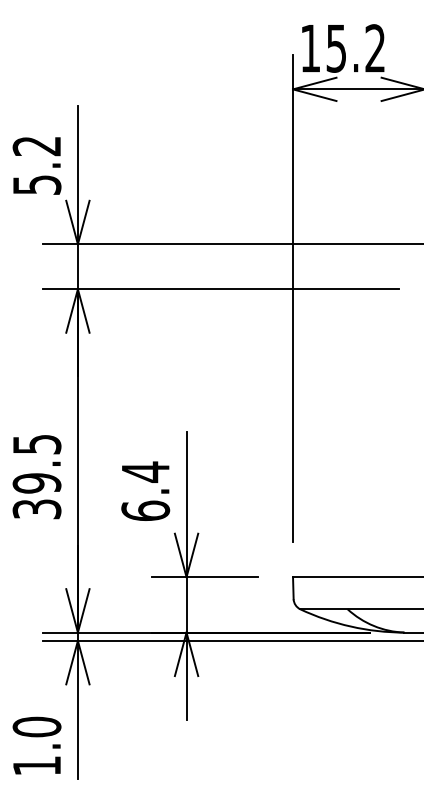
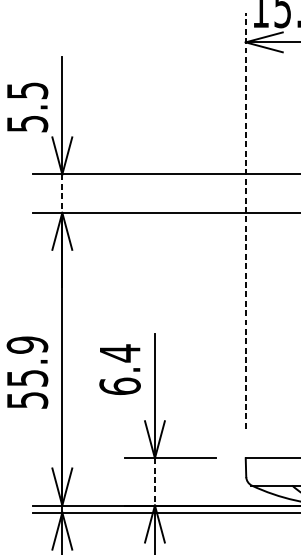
text: (36, 146) -> (27, 91), 5.2 -> 5.5
line: (77, 266) -> (61, 193), solid -> dashed
line: (293, 298) -> (246, 220), solid -> dashed
text: (36, 476) -> (27, 372), 39.5 -> 55.9
text: (145, 490) -> (119, 369), moved
line: (186, 604) -> (154, 481), solid -> dashed

